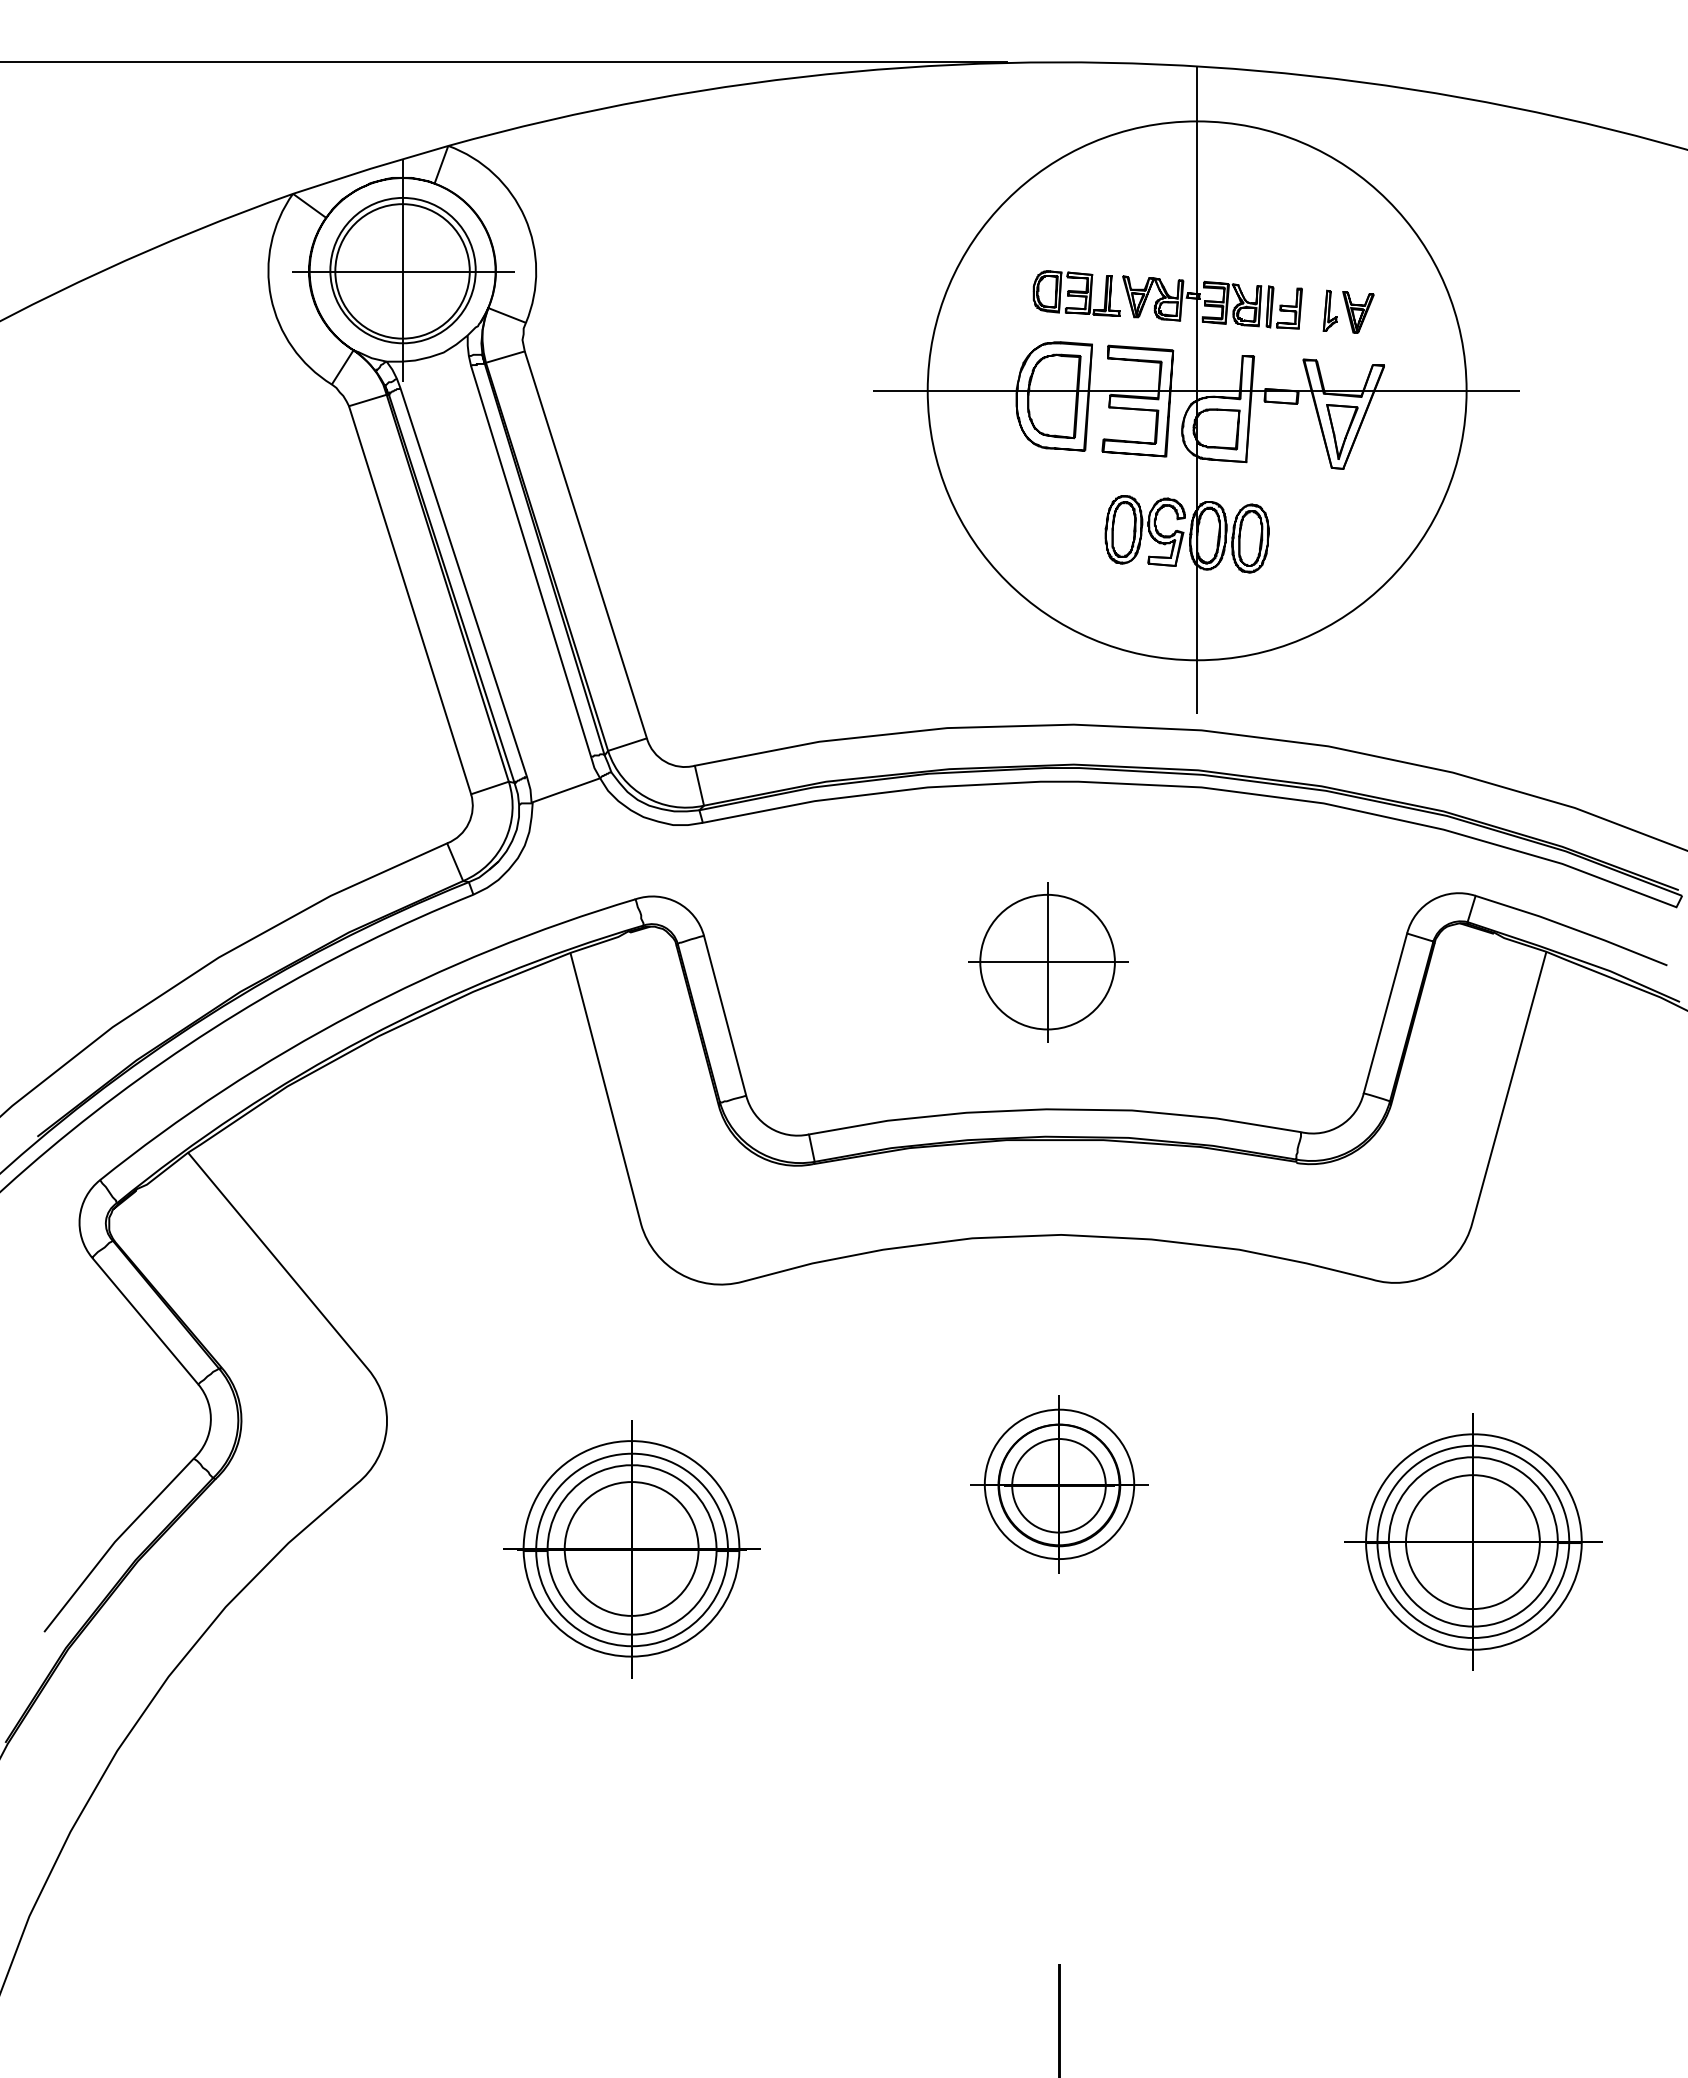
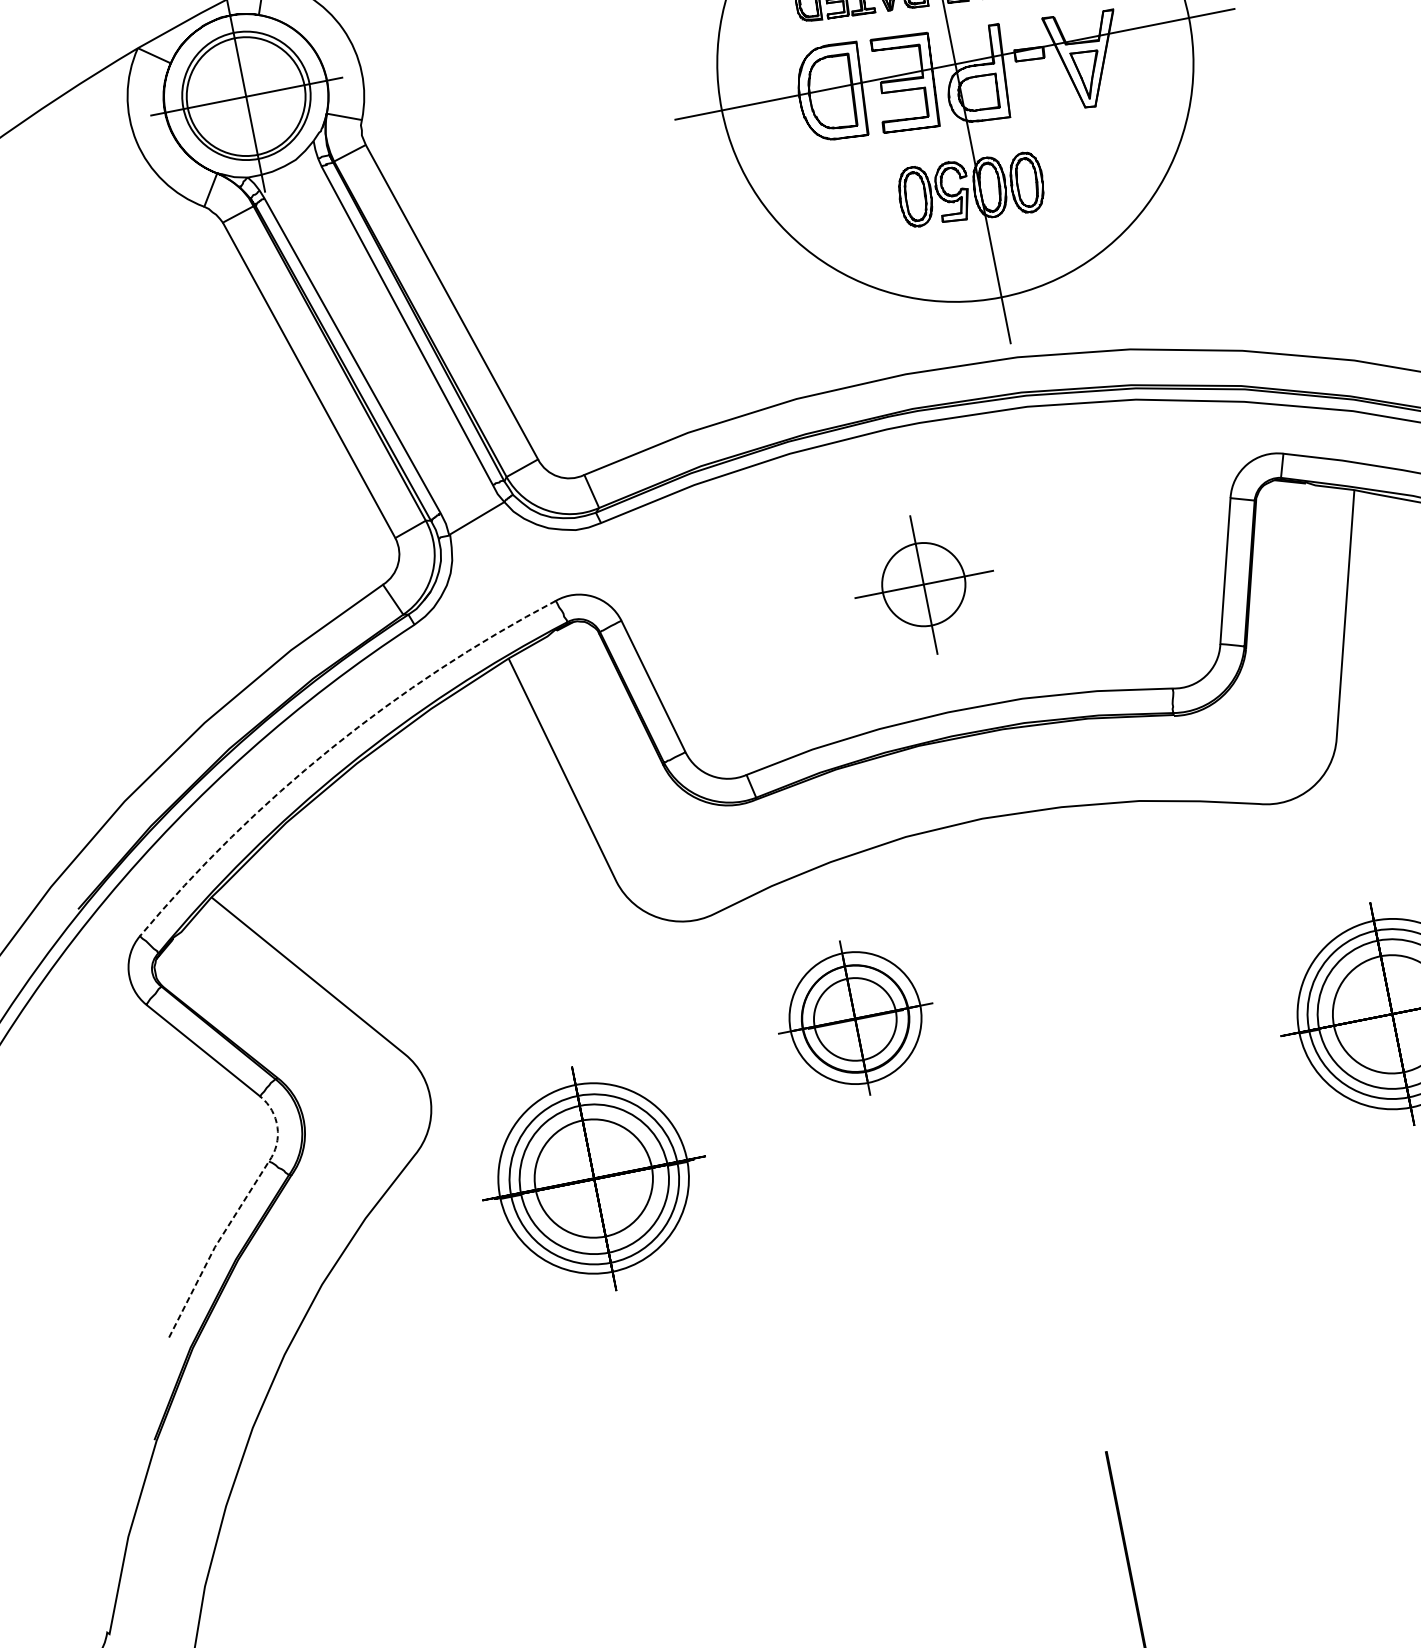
circle: (1047, 961) -> (923, 584), size x0.7
arc: (354, 1013) -> (331, 748), solid -> dashed
part: (1059, 1484) -> (855, 1018), moved
line: (153, 1501) -> (241, 1205), solid -> dashed
part: (631, 1549) -> (593, 1179), moved

